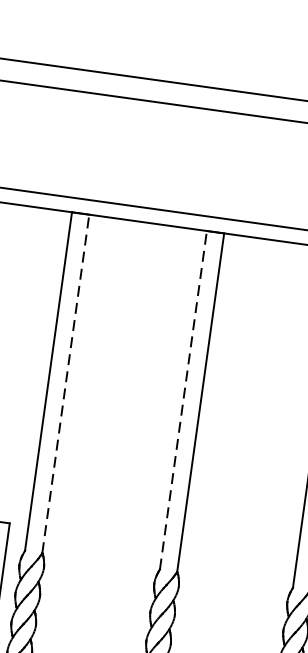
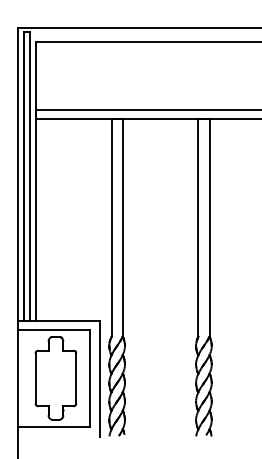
line: (65, 383) -> (122, 227), dashed -> solid
line: (183, 399) -> (198, 227), dashed -> solid

